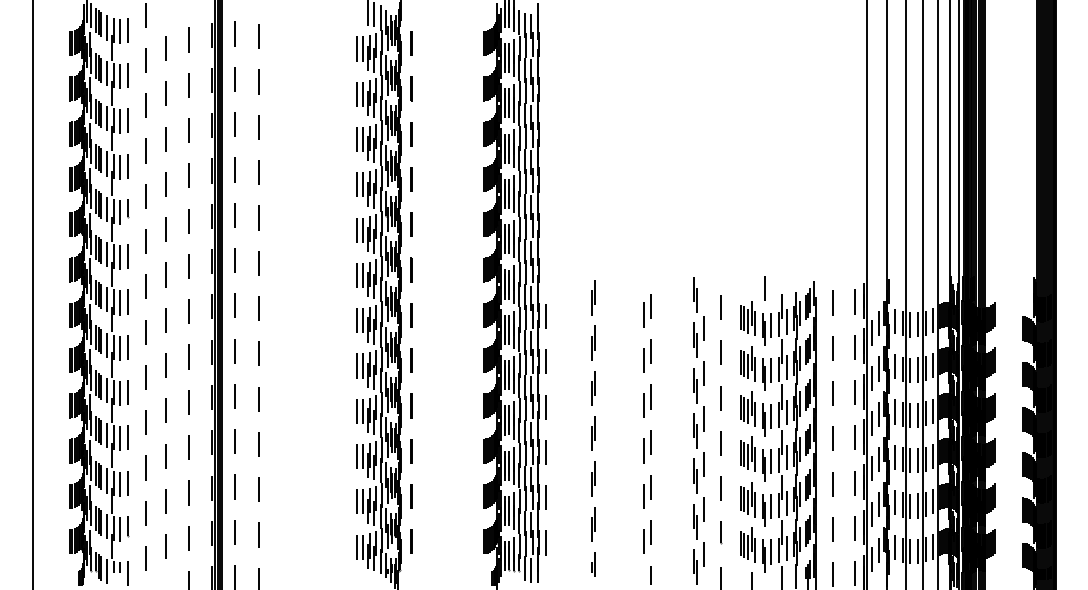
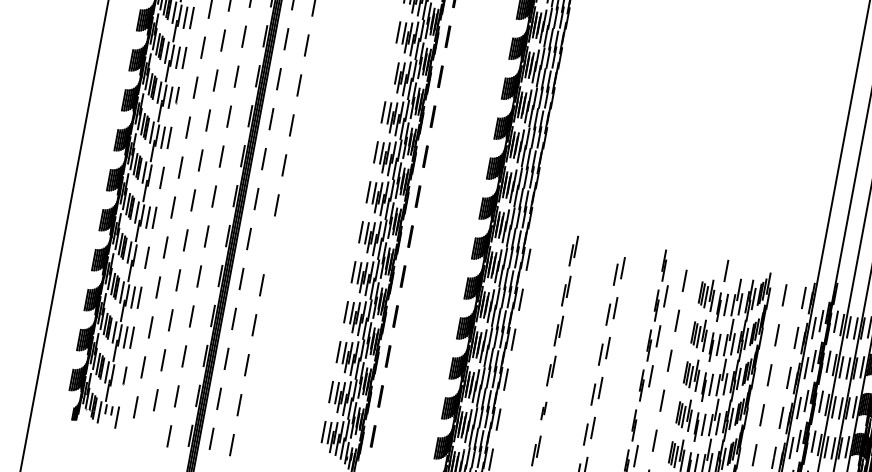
line: (356, 139) -> (390, 72), removed
line: (120, 302) -> (155, 177), removed
line: (258, 353) -> (269, 244), removed
line: (120, 393) -> (140, 257), removed
line: (703, 463) -> (643, 415), removed
part: (593, 478) -> (543, 410), size x0.6
line: (120, 529) -> (118, 377), removed

